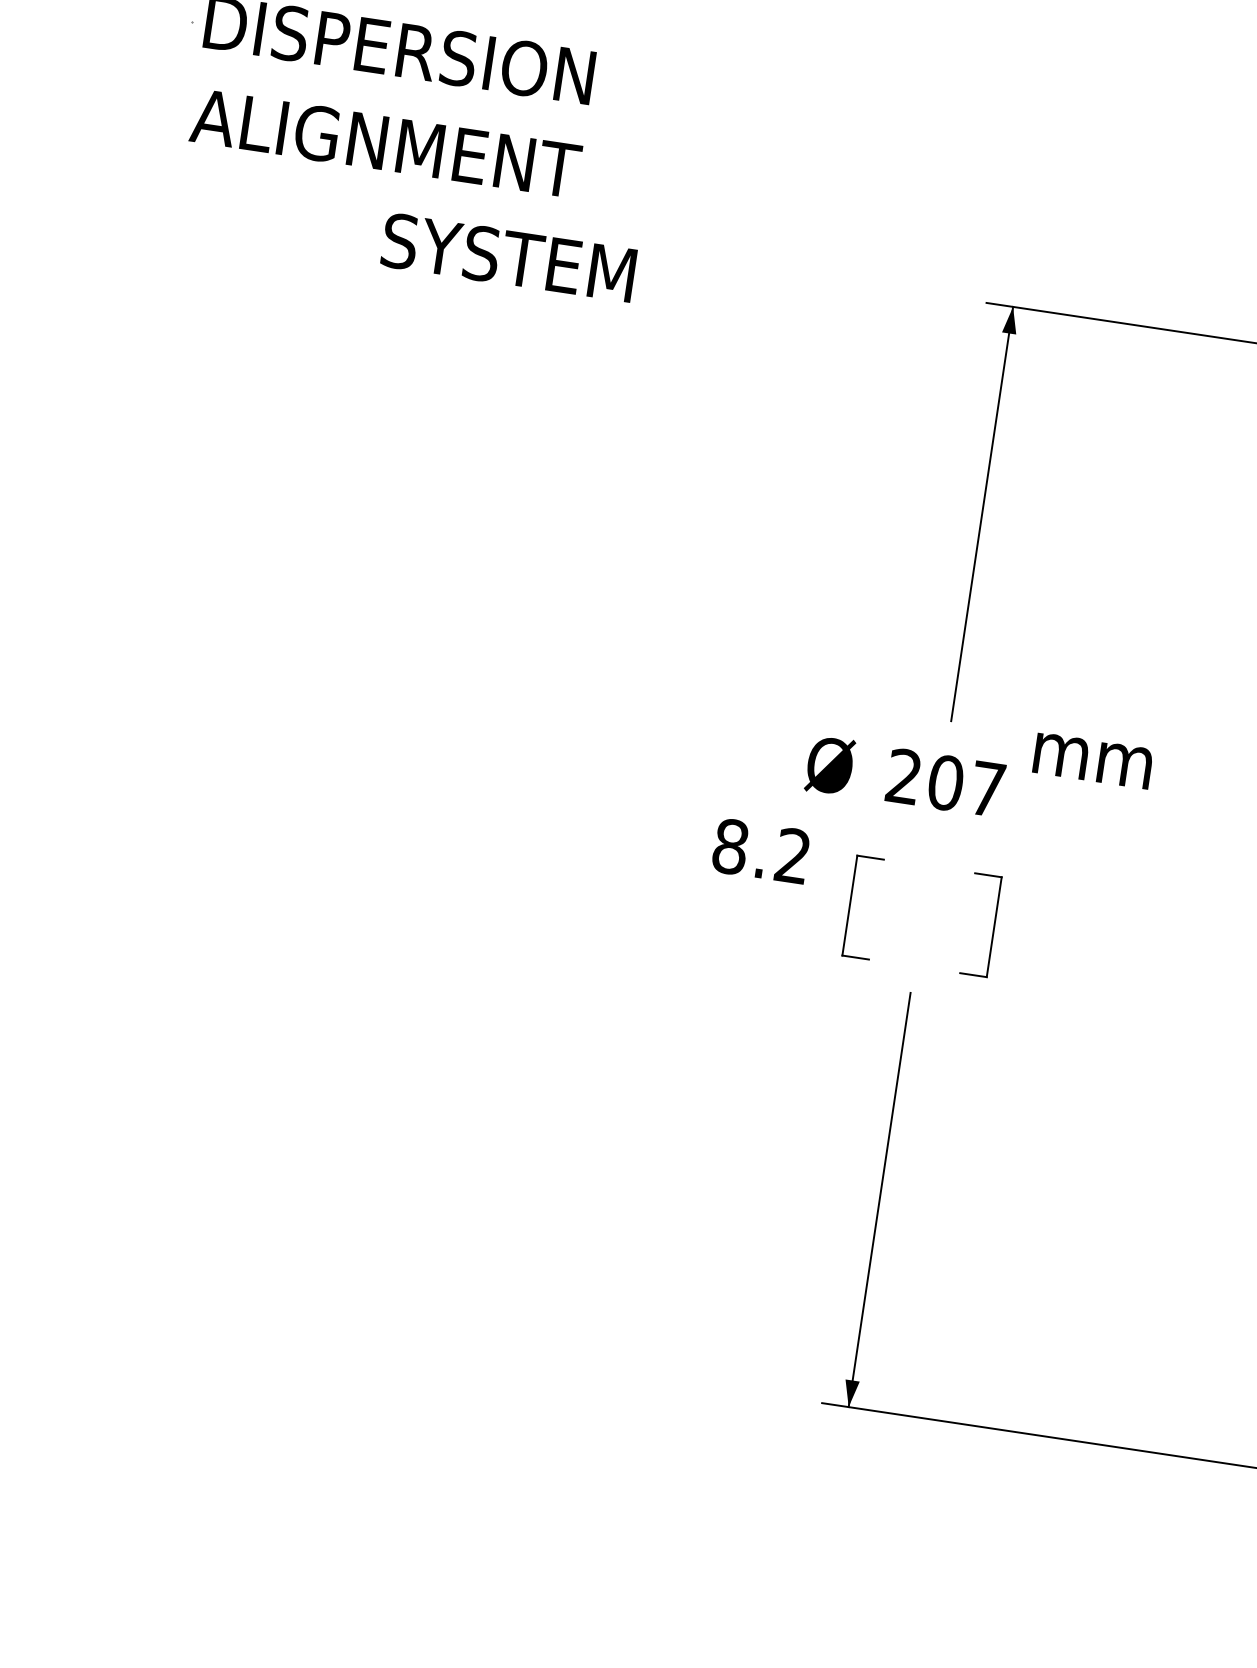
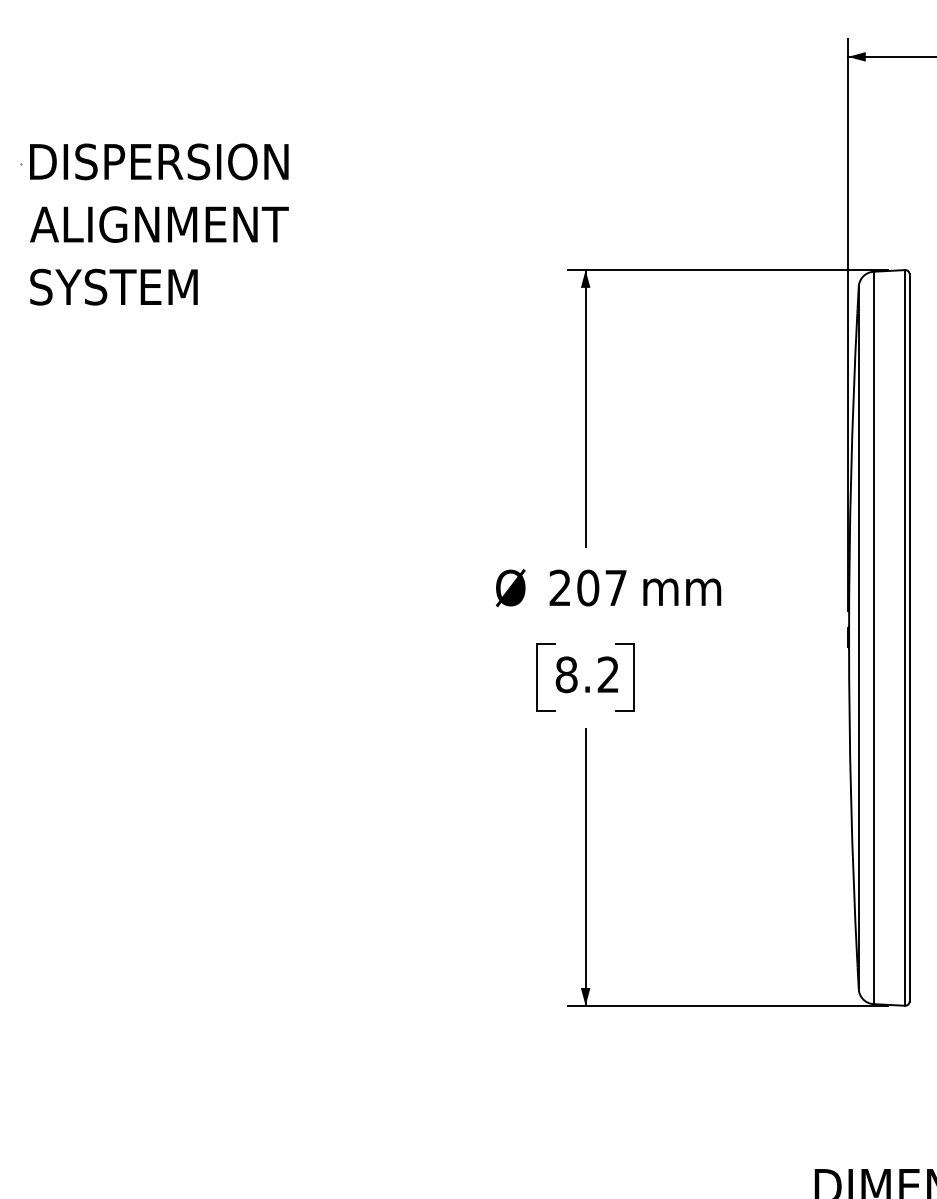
text: (508, 256) -> (113, 286), moved
text: (1093, 759) -> (682, 591), moved
text: (760, 850) -> (586, 674), moved

